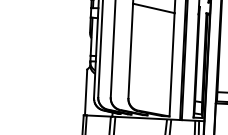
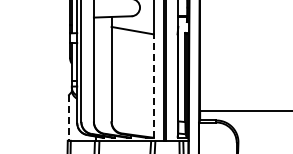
line: (172, 65) -> (153, 86), solid -> dashed
line: (86, 92) -> (69, 117), solid -> dashed

